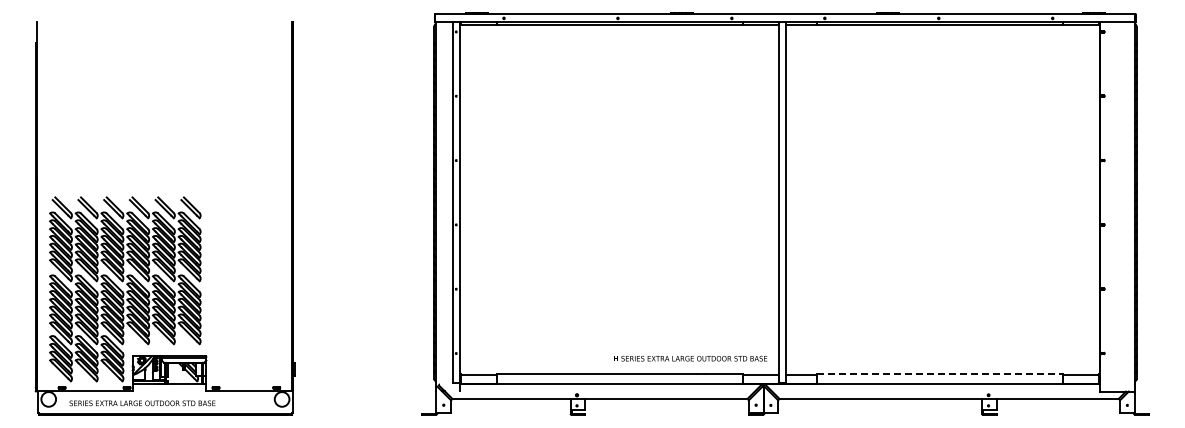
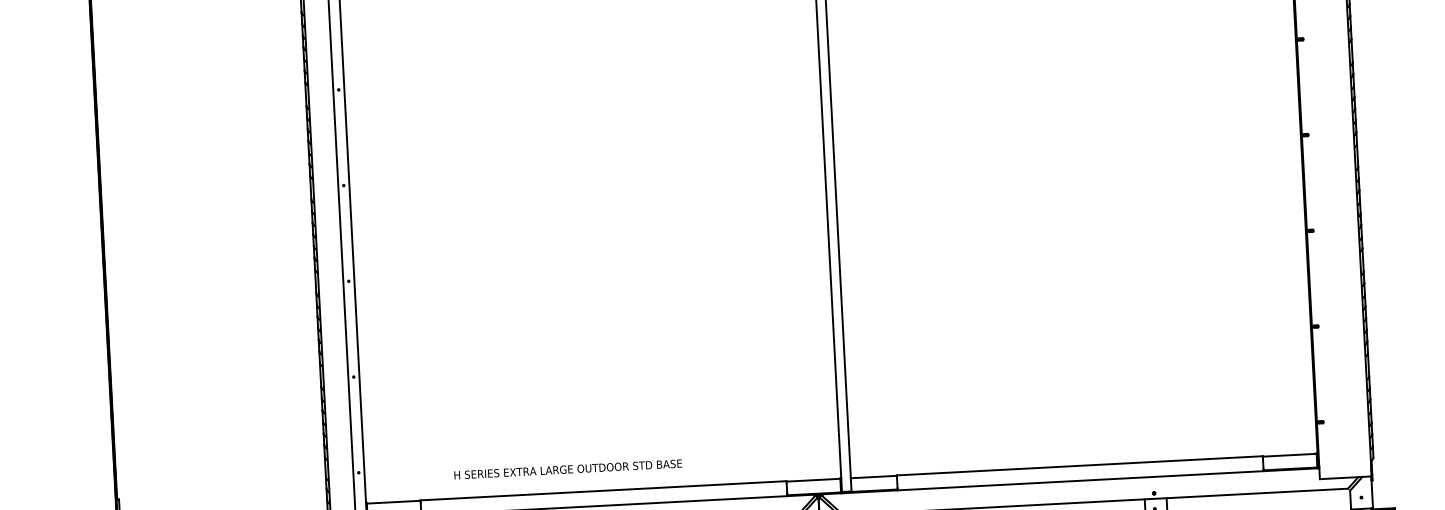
text: (690, 358) -> (567, 469), moved
line: (939, 374) -> (1079, 466), dashed -> solid

